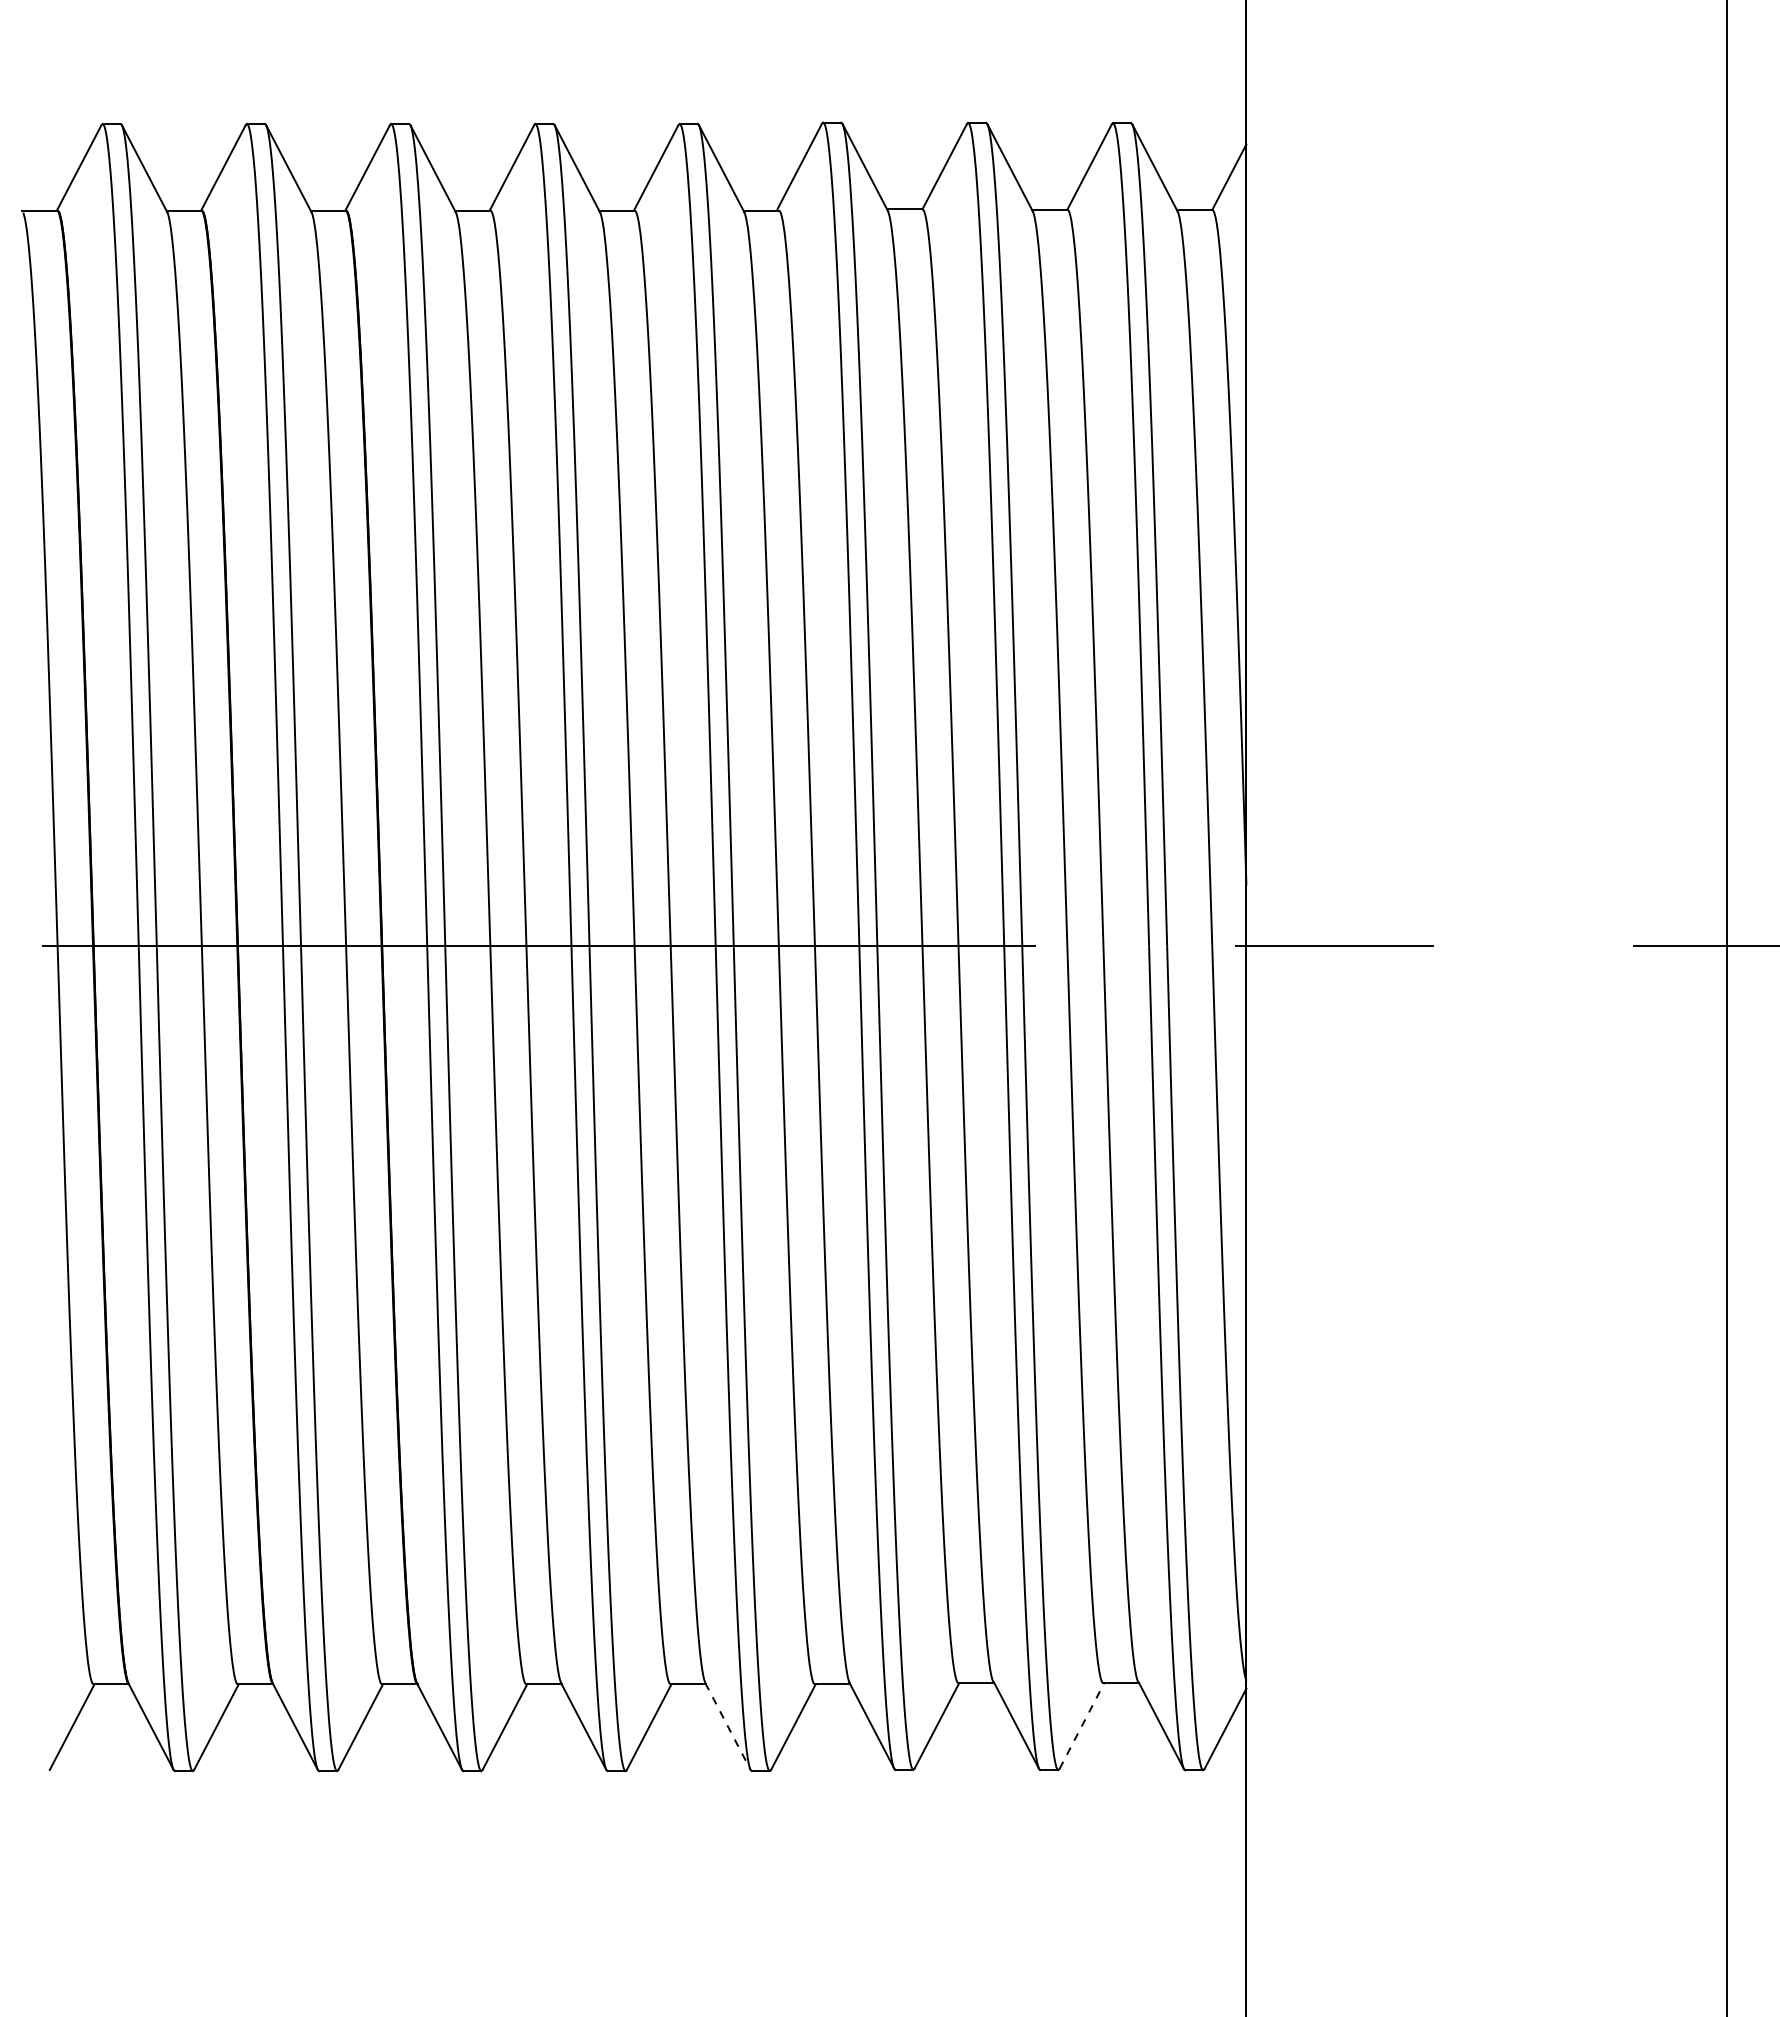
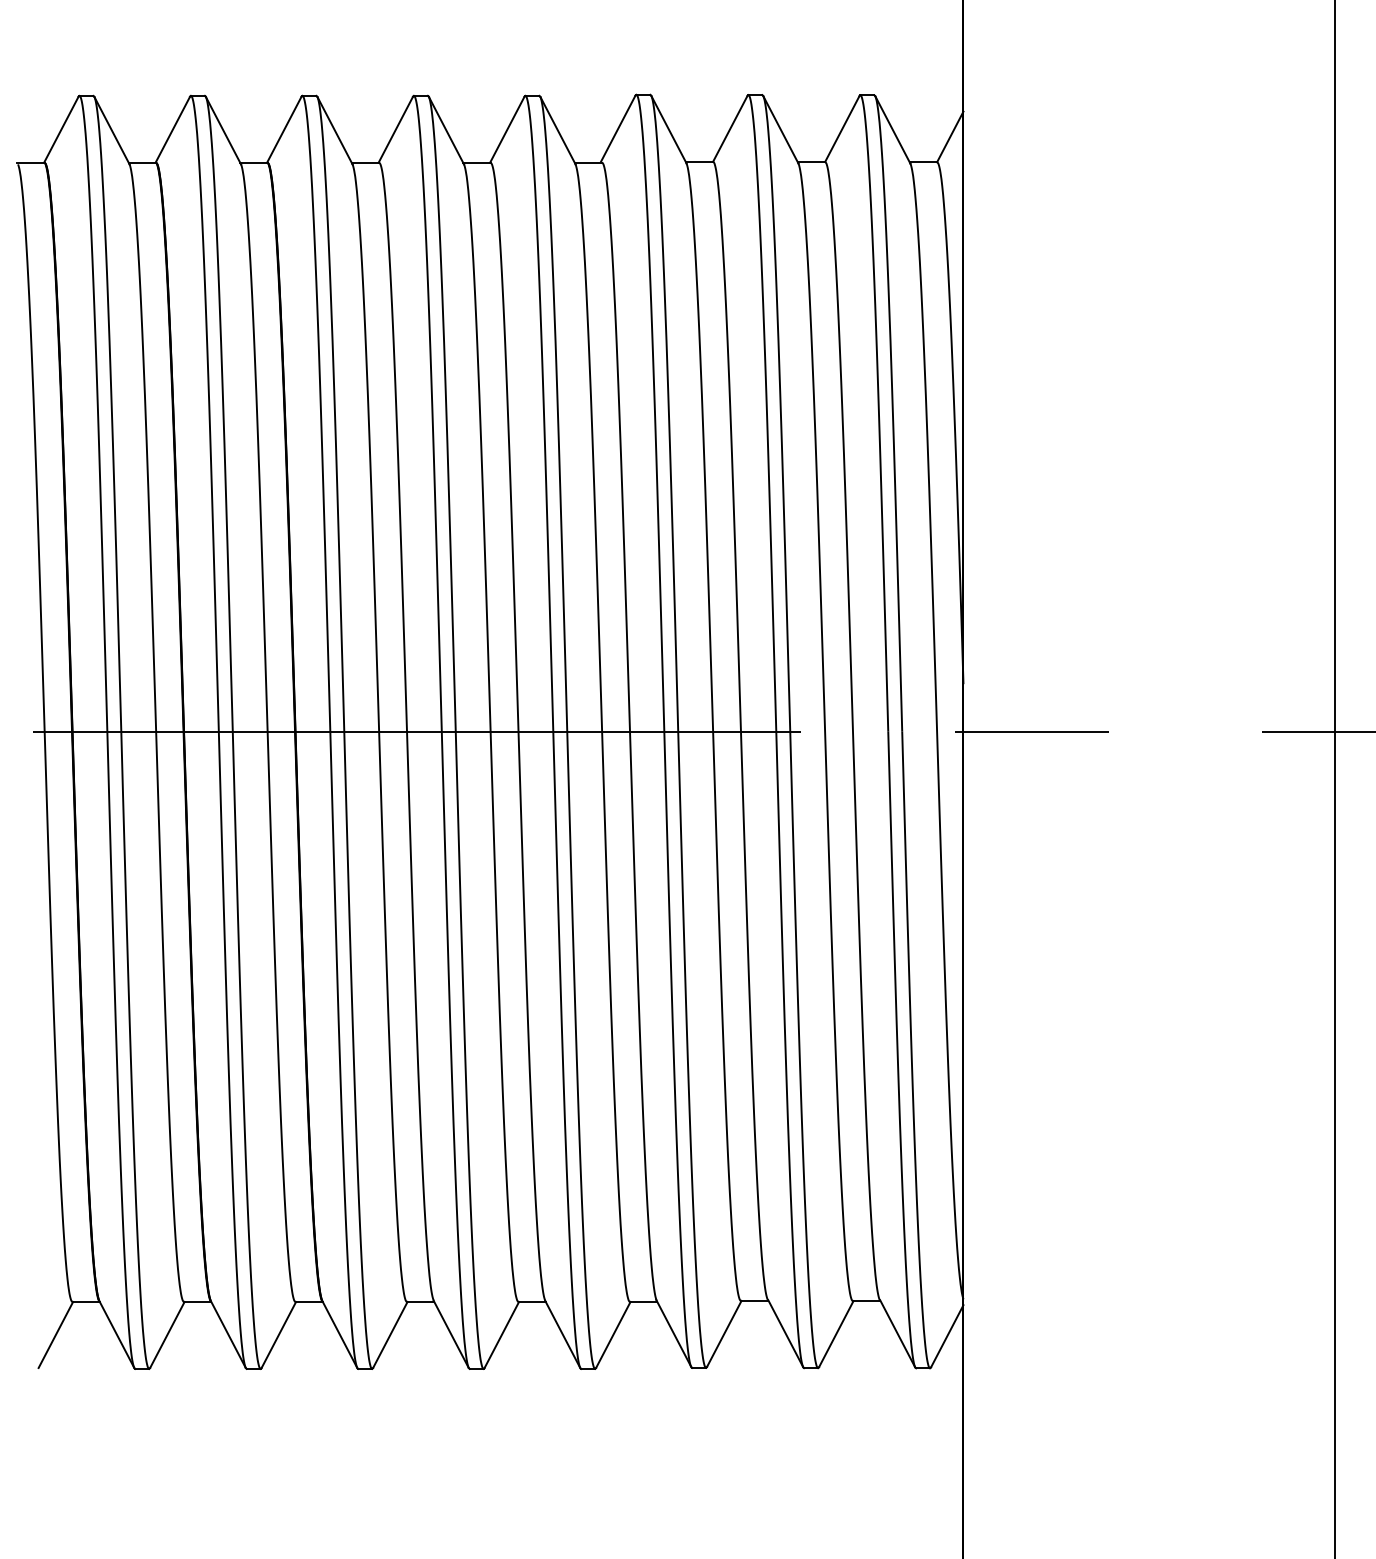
line: (1082, 1725) -> (836, 1333), dashed -> solid
line: (727, 1726) -> (562, 1334), dashed -> solid

